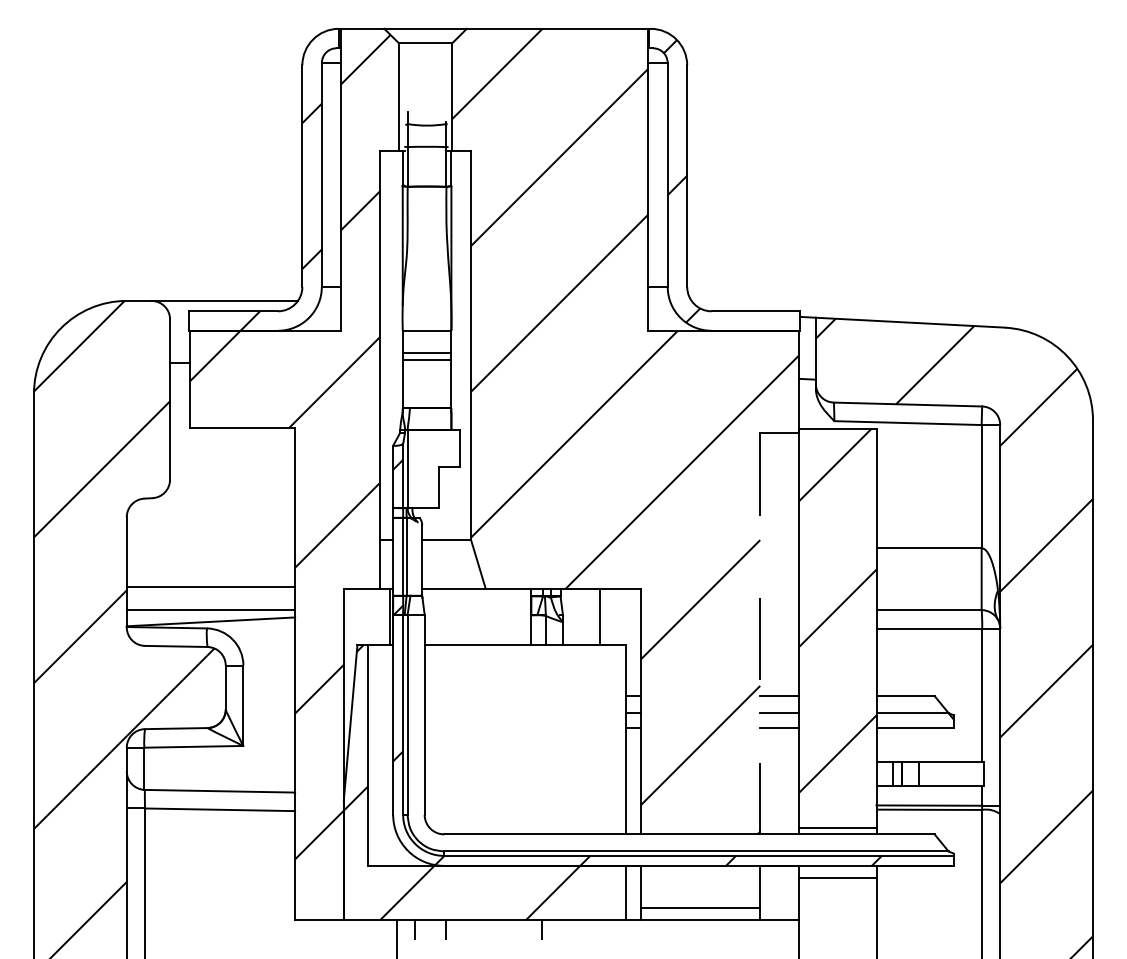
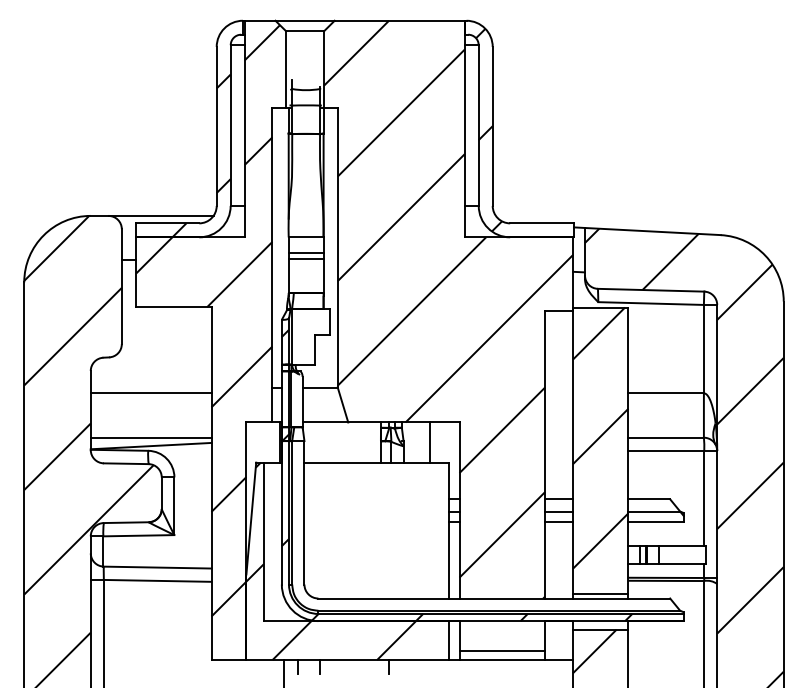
line: (210, 587) -> (150, 393), moved
line: (760, 633) -> (545, 454), dashed -> solid
hatch: (829, 908) -> (594, 651), added

